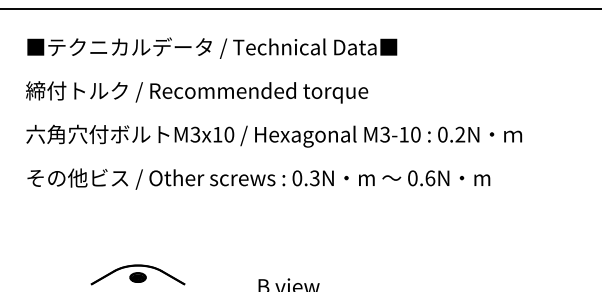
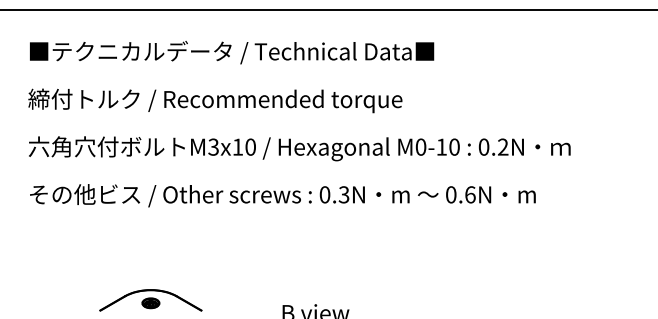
text: (384, 134) -> (420, 146), M3-10 -> M0-10

